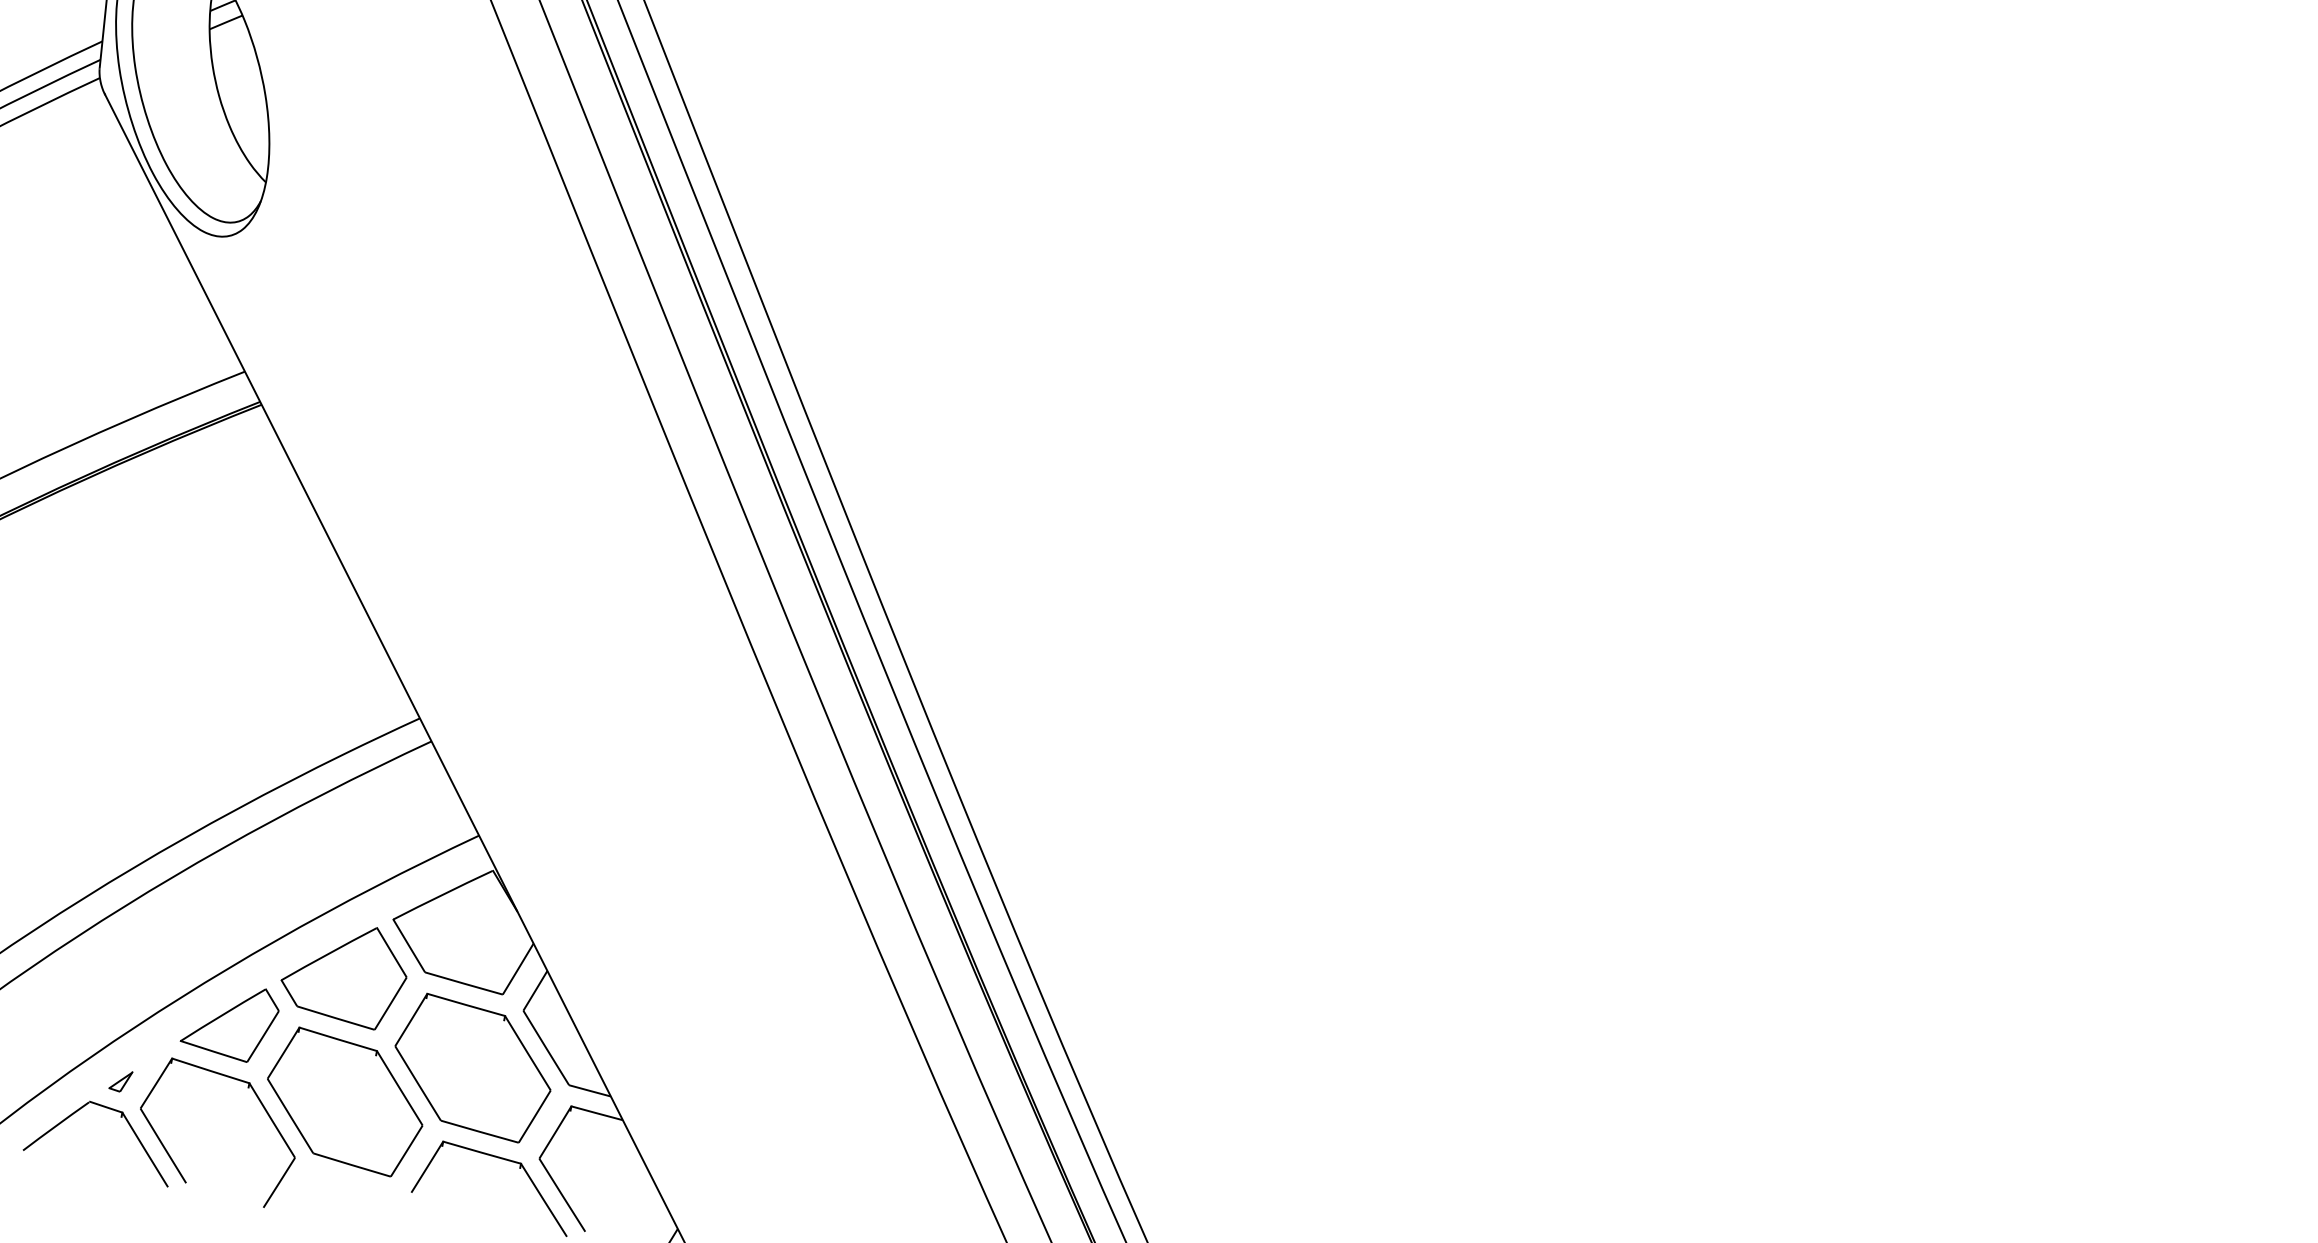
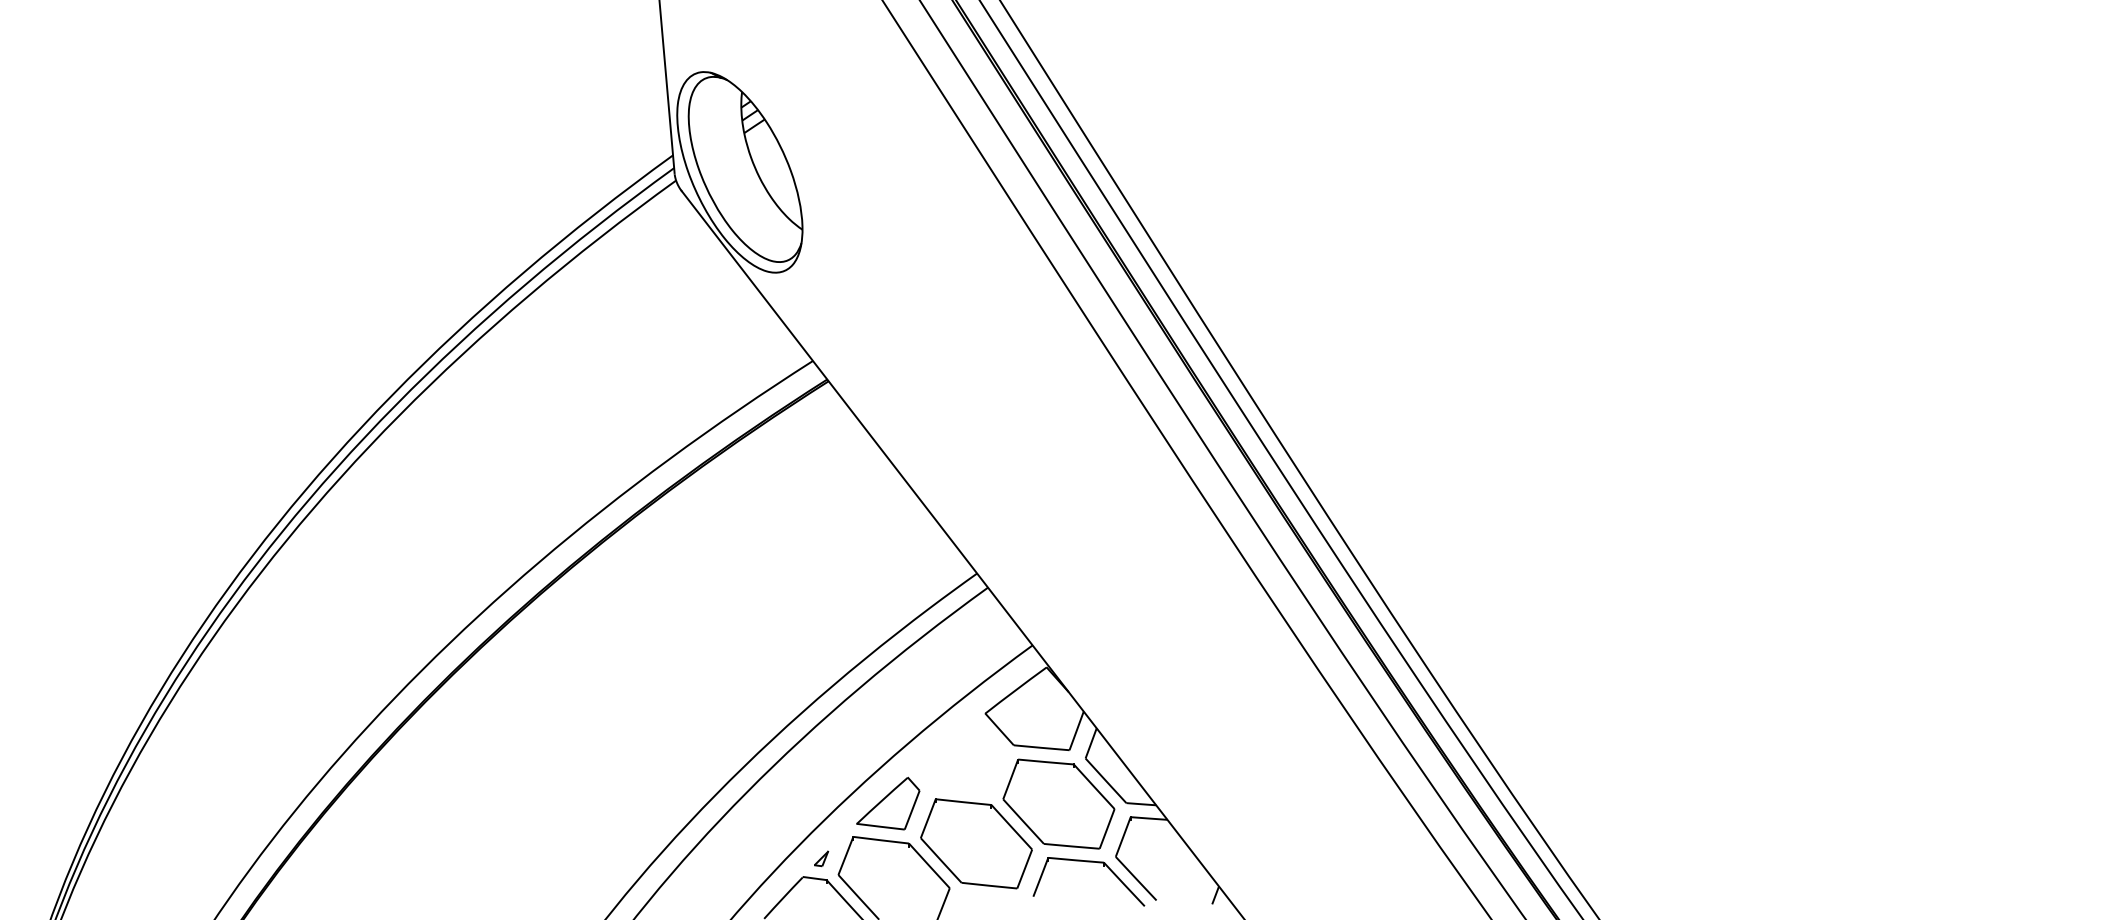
part: (345, 971) -> (959, 755), removed

